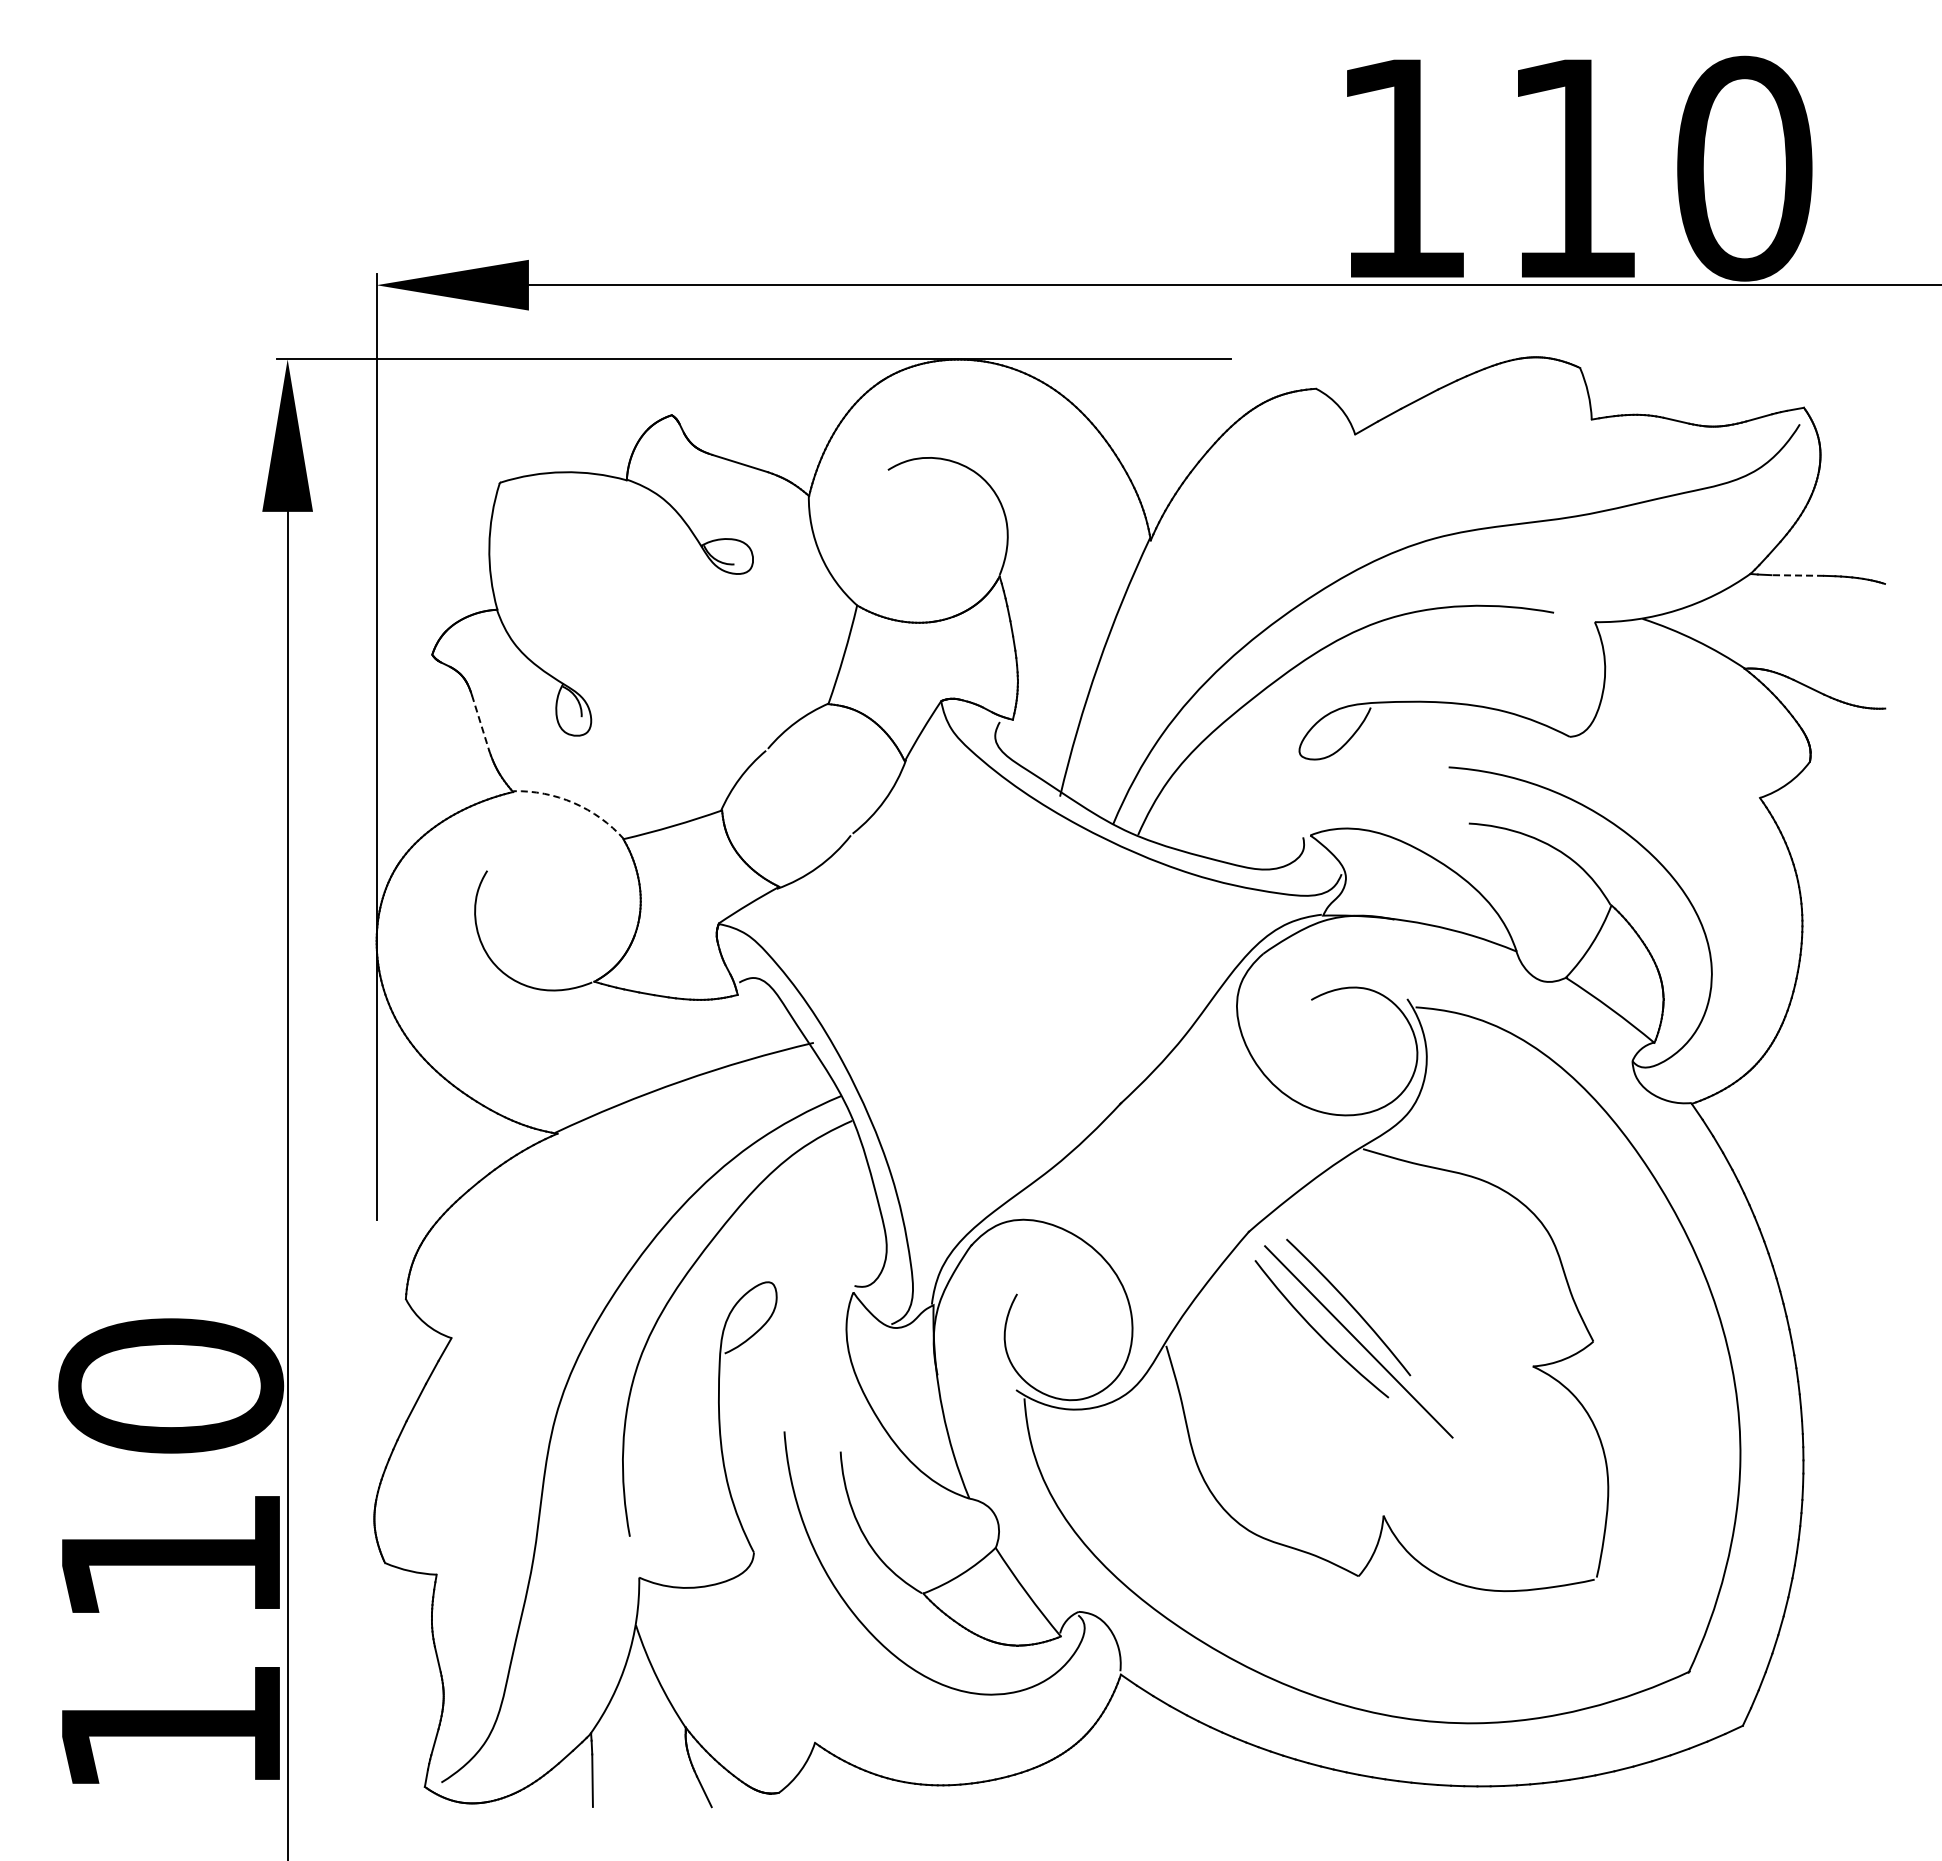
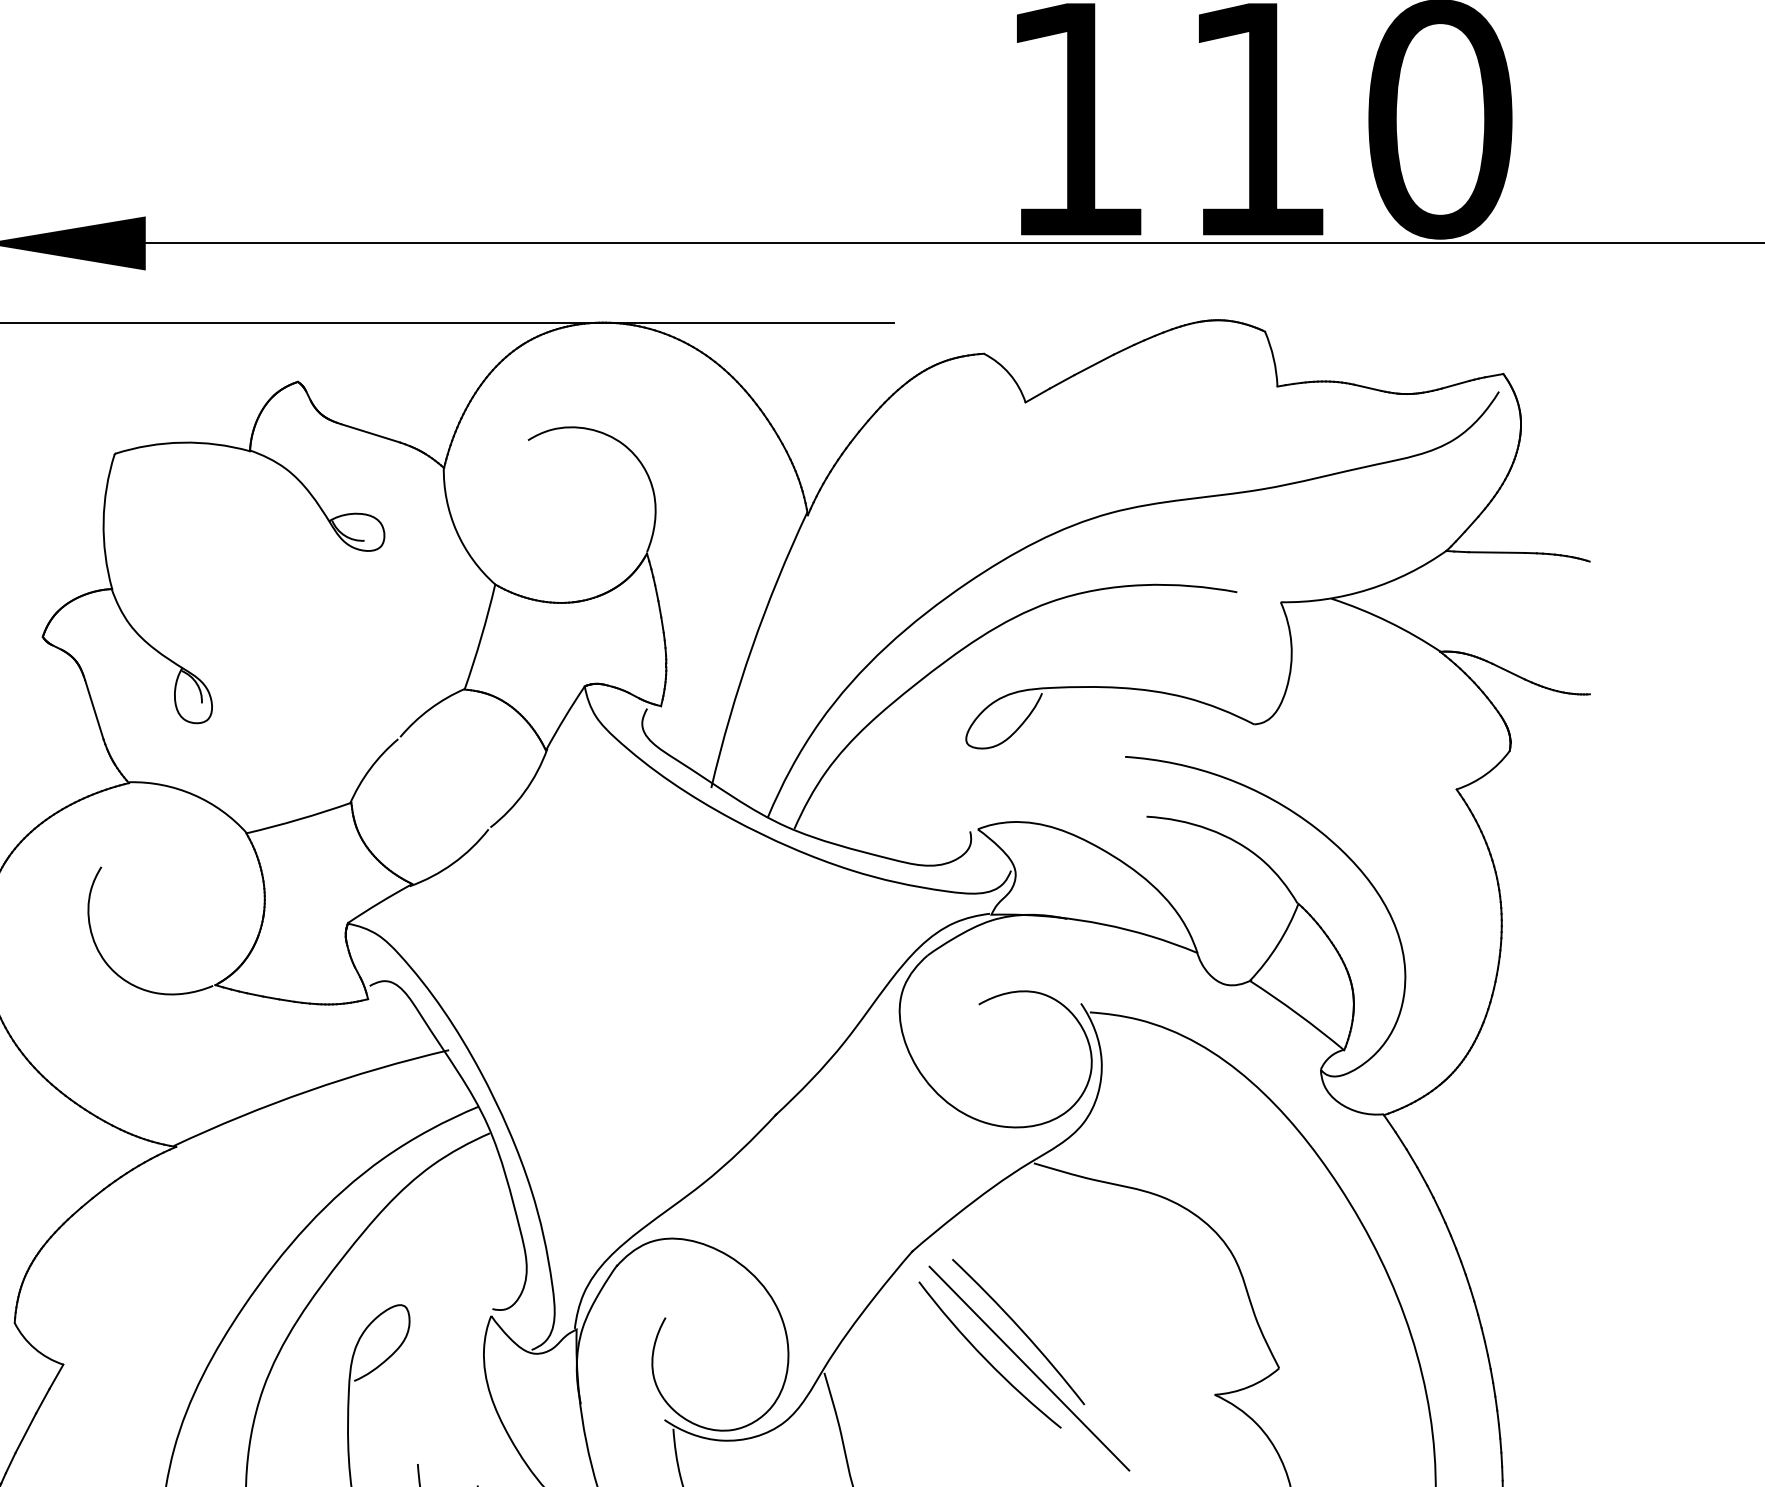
line: (1797, 575) -> (1496, 552), dashed -> solid
line: (480, 723) -> (94, 710), dashed -> solid
arc: (573, 803) -> (193, 795), dashed -> solid

